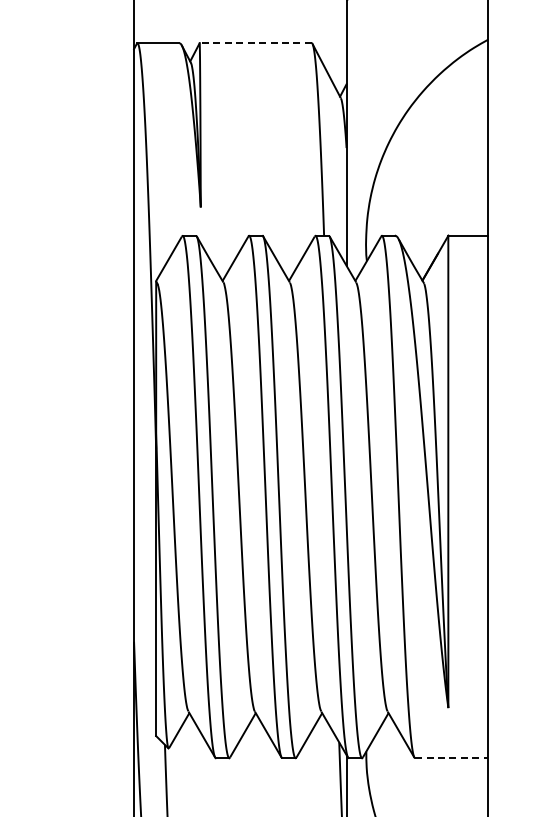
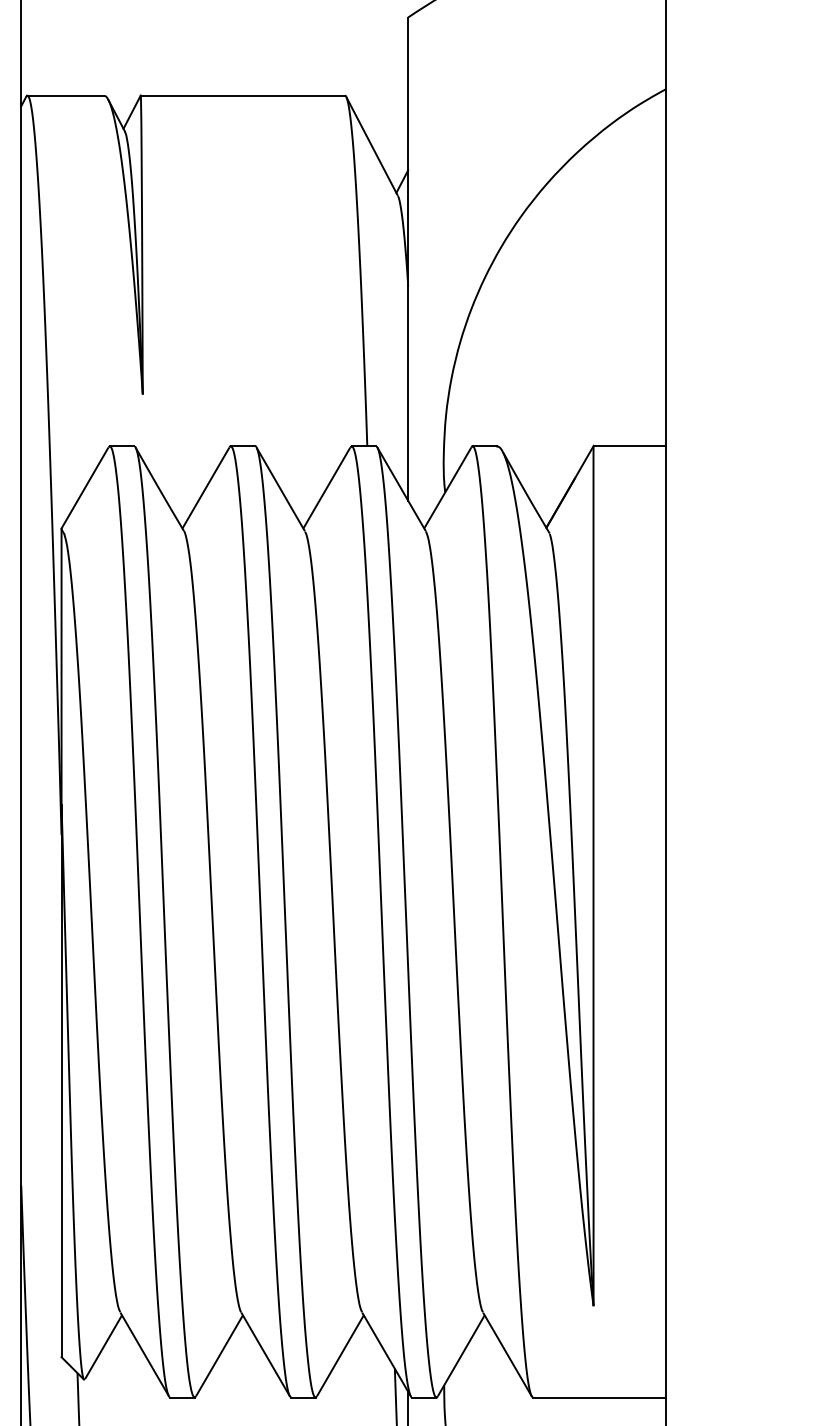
line: (255, 43) -> (242, 96), dashed -> solid
line: (451, 758) -> (599, 1397), dashed -> solid

